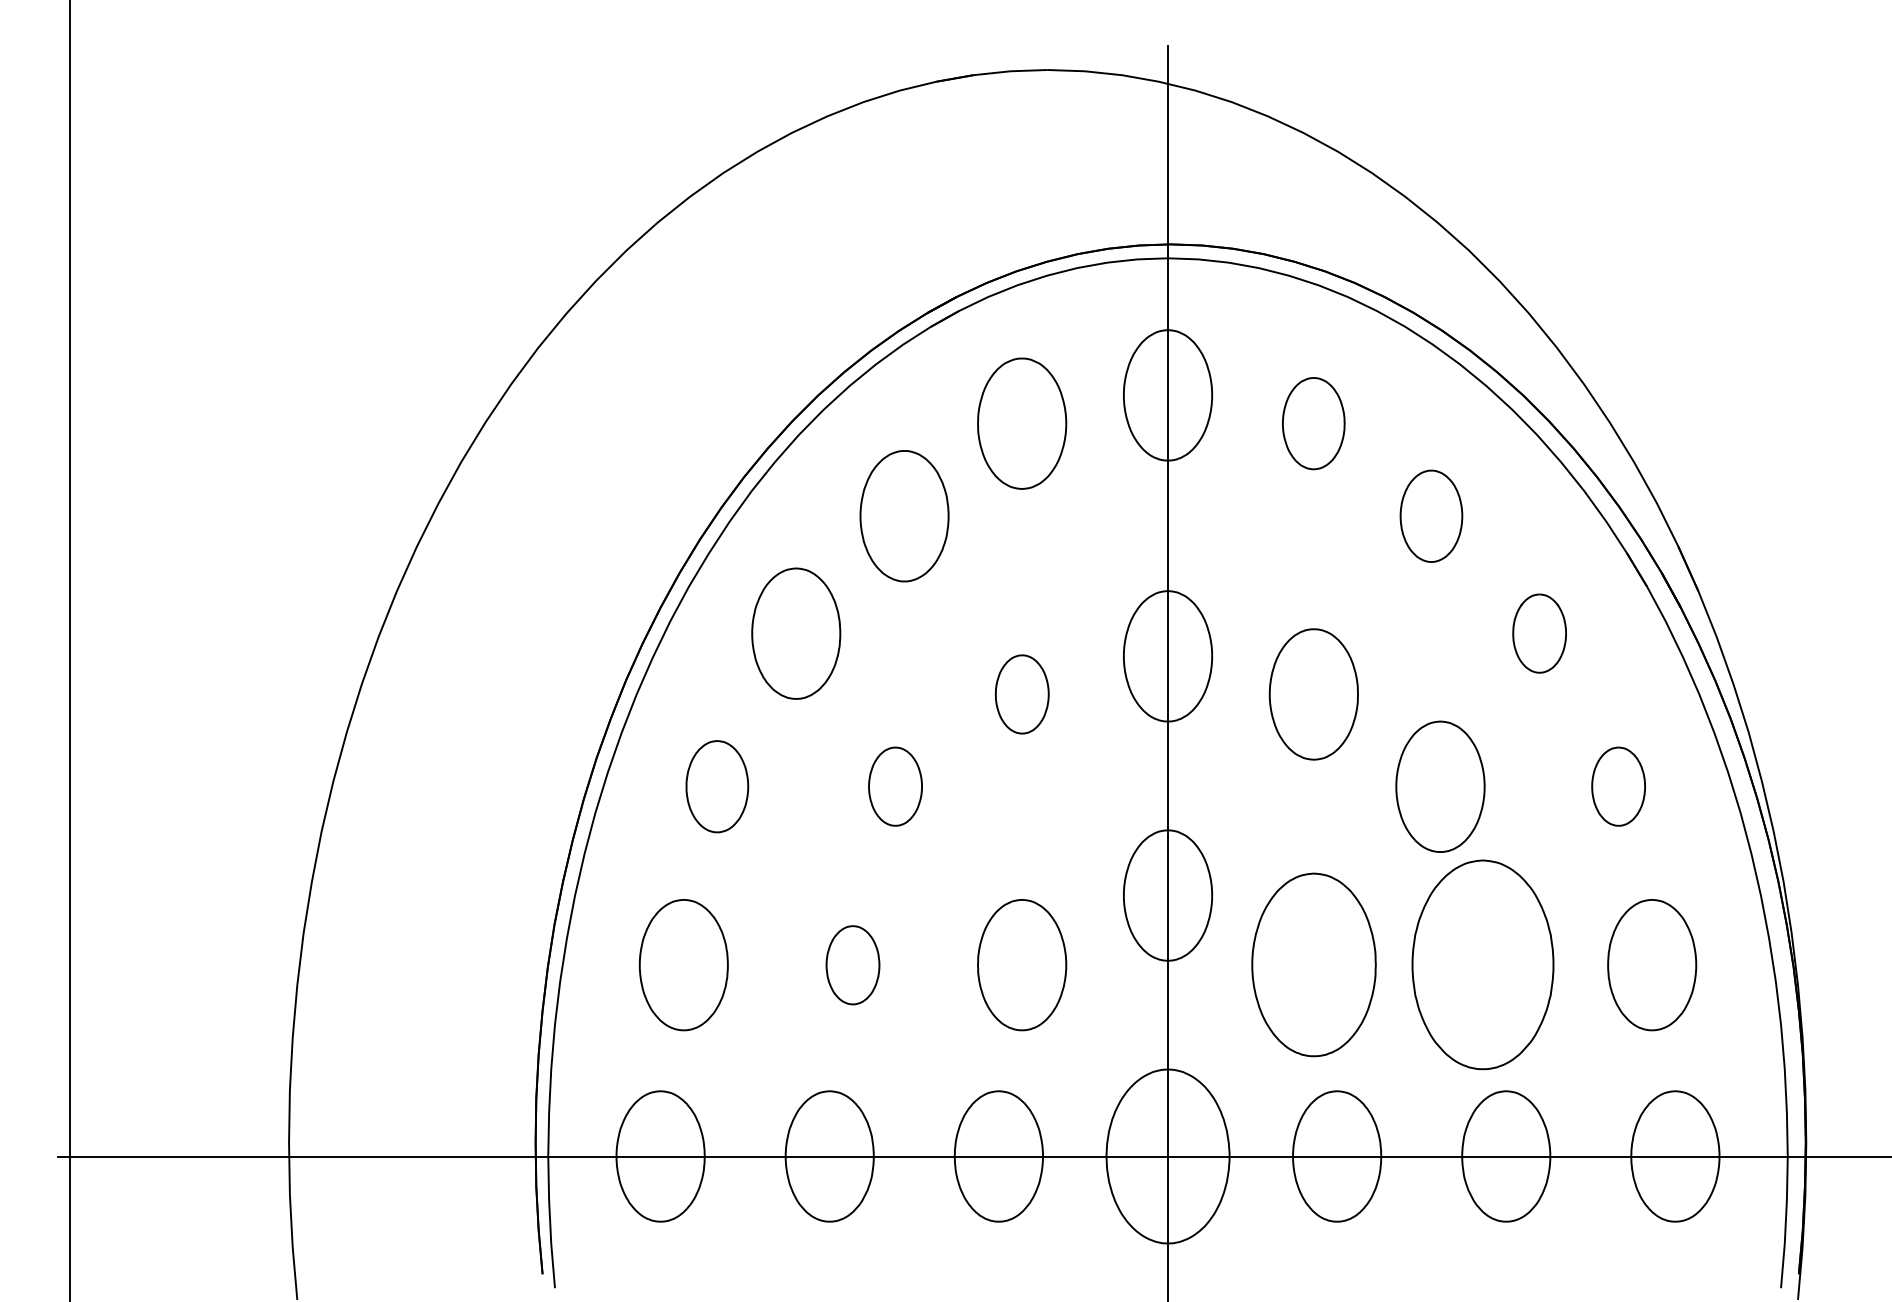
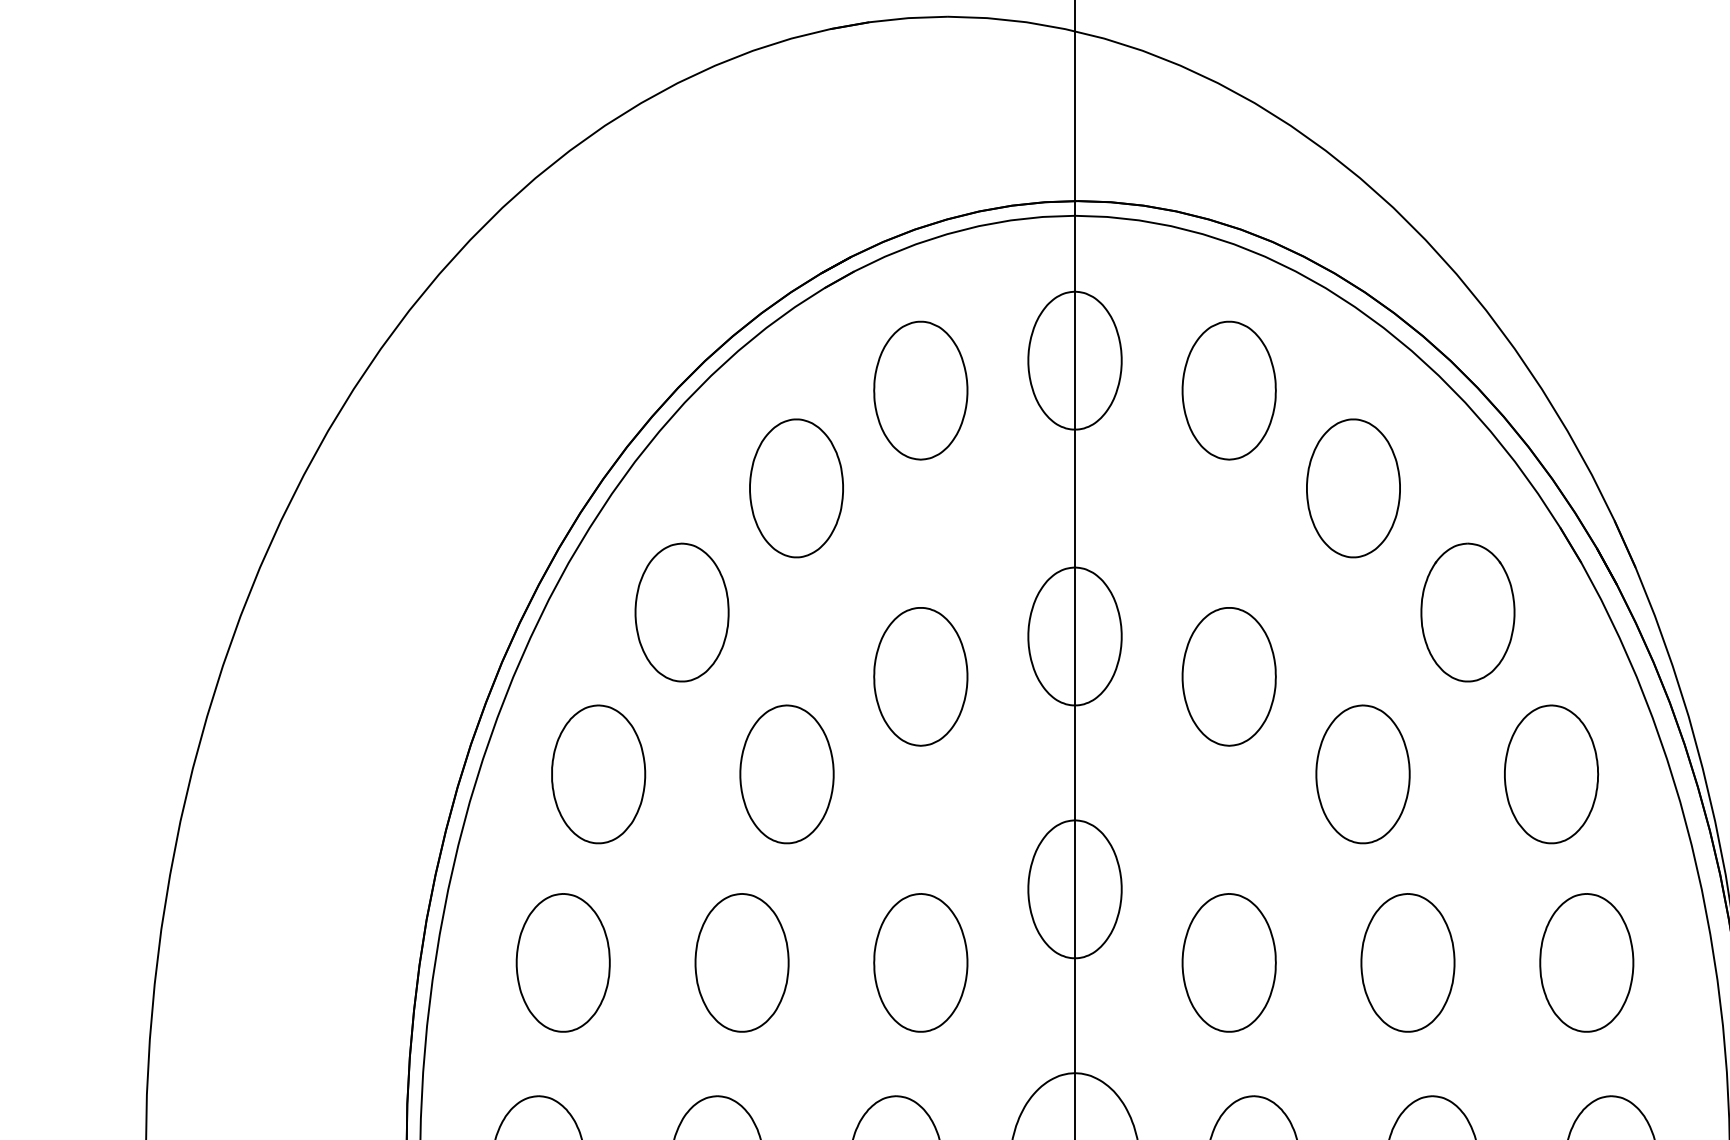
part: (1313, 423) -> (1228, 390), size x1.43
part: (1431, 516) -> (1353, 488), size x1.43
part: (1539, 633) -> (1467, 612), size x1.67
part: (1022, 694) -> (921, 676), size x1.67
part: (717, 786) -> (598, 774), size x1.43
part: (895, 786) -> (786, 774), size x1.67
part: (1618, 786) -> (1551, 774), size x1.67
part: (852, 965) -> (741, 963), size x1.67
part: (1313, 965) -> (1228, 963), size x0.71
part: (1482, 965) -> (1407, 963), size x0.62

